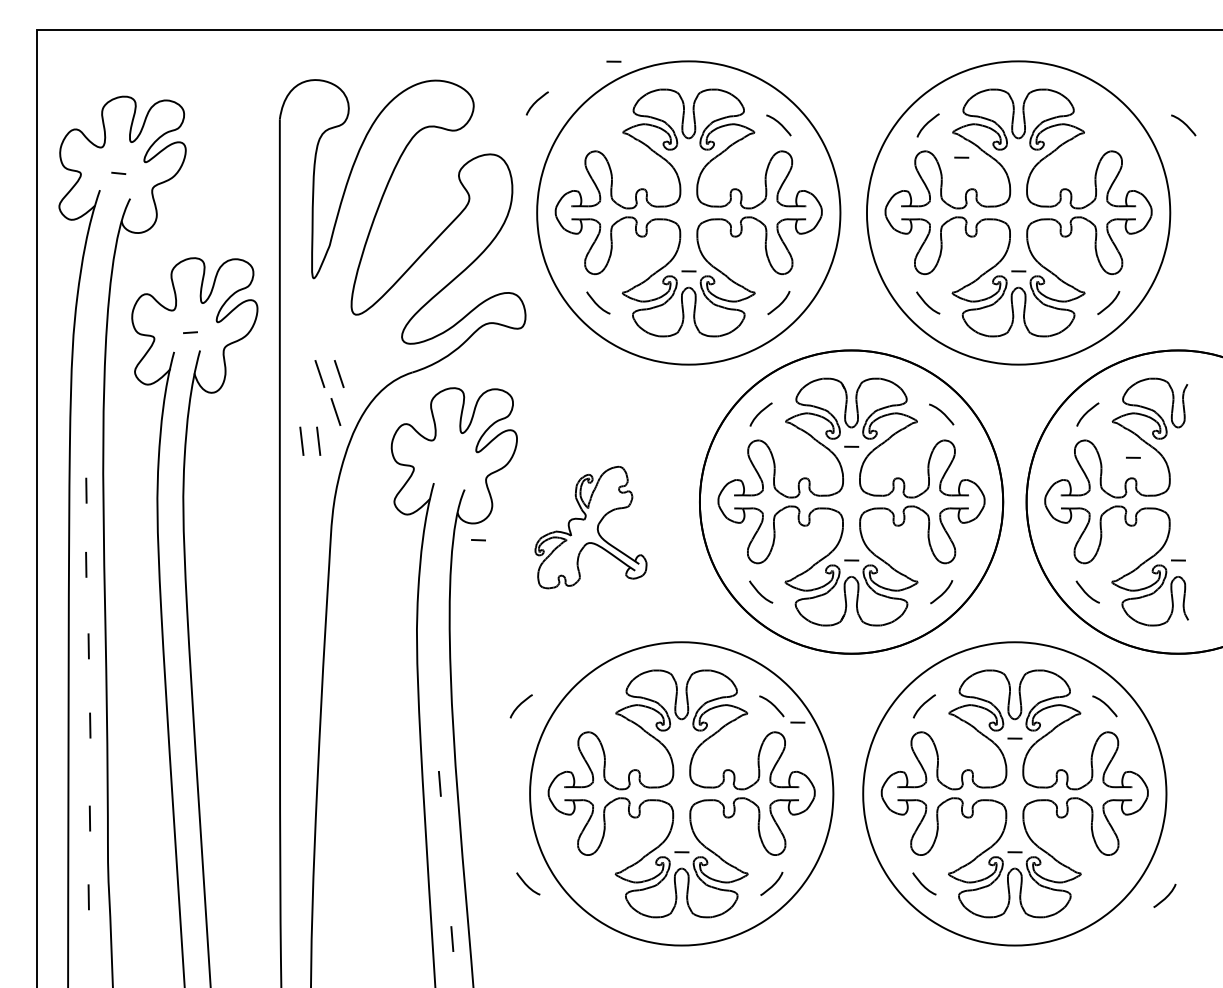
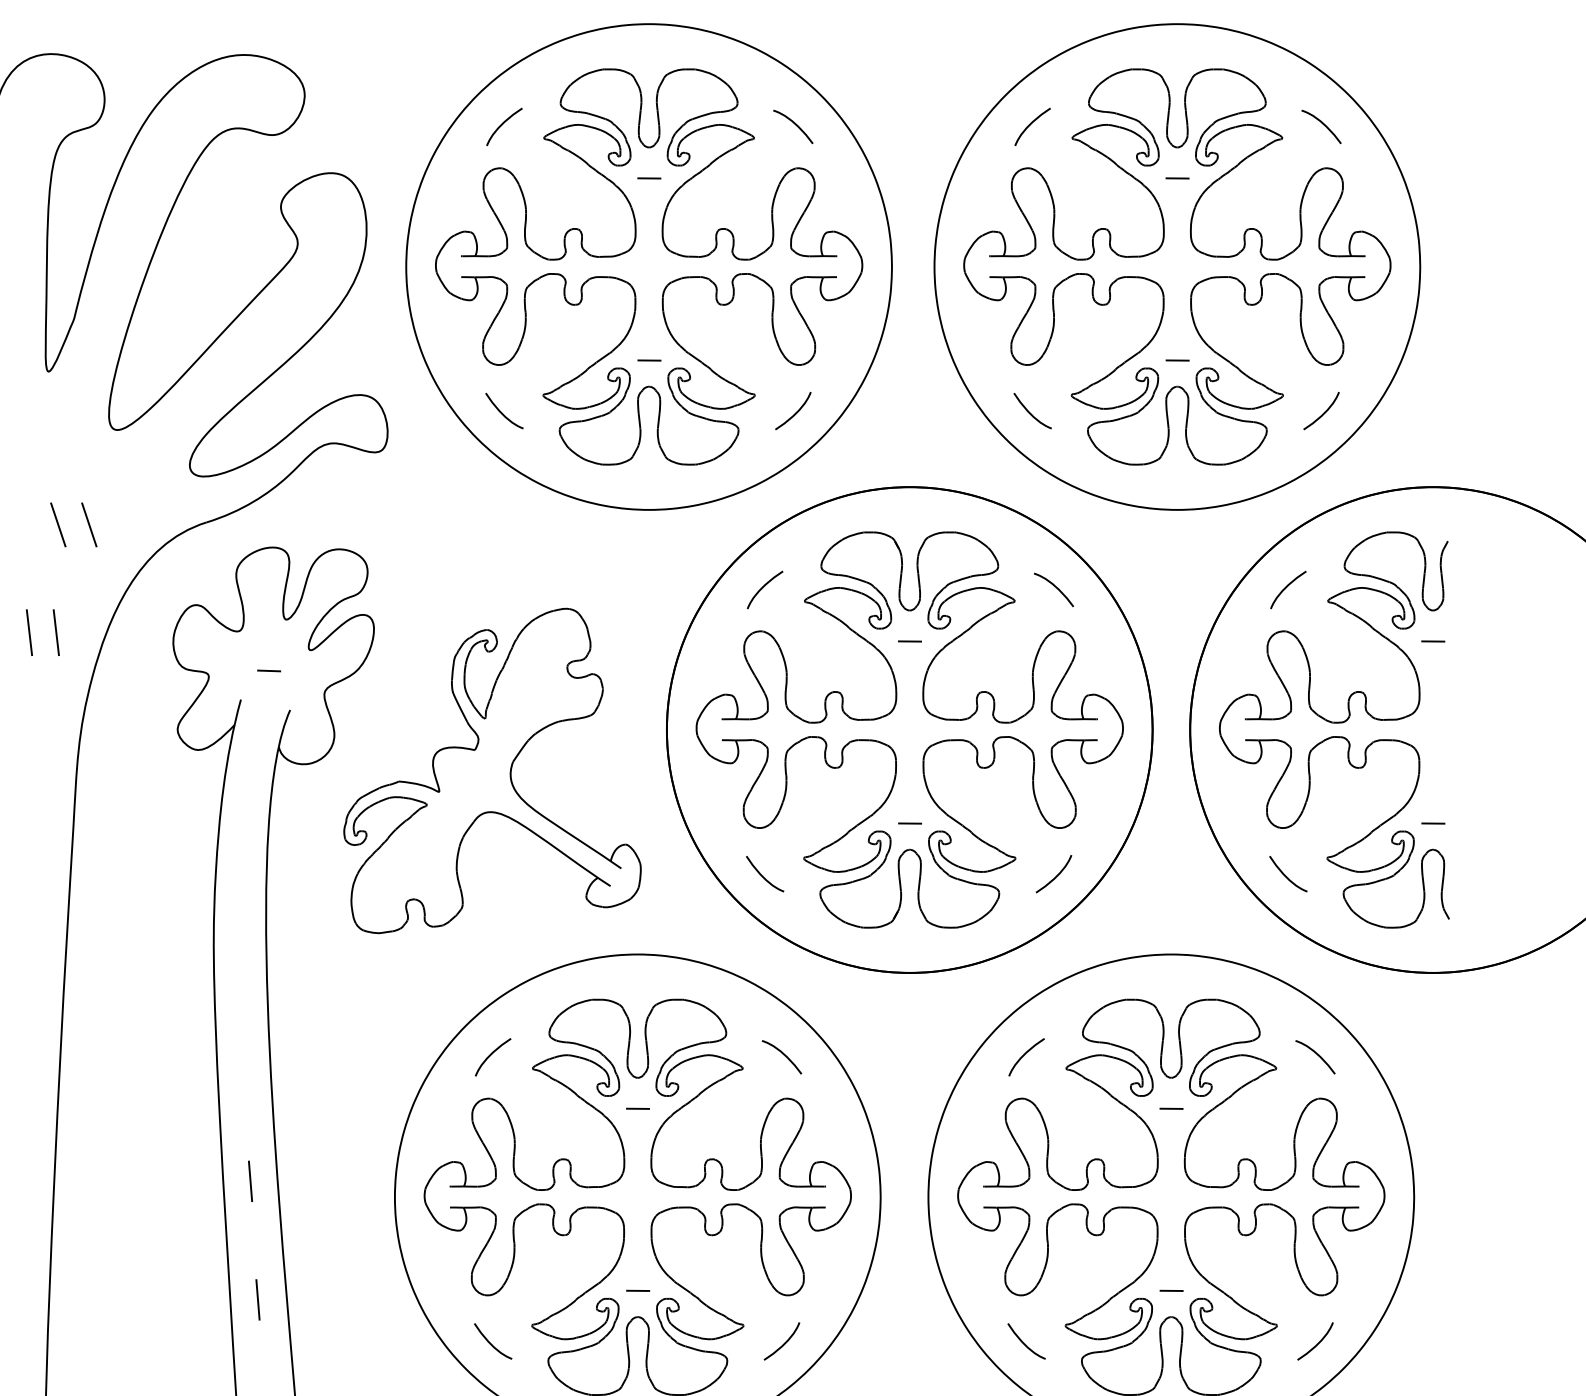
line: (613, 61) -> (648, 178), moved
curve: (536, 102) -> (502, 125), moved
curve: (1184, 124) -> (1322, 125), moved
line: (961, 157) -> (1177, 178), moved
line: (335, 411) -> (83, 584), removed
line: (1133, 457) -> (1433, 640), moved
part: (590, 527) -> (491, 770), size x1.67
line: (478, 540) -> (269, 671), moved
curve: (520, 705) -> (491, 1055), moved
line: (797, 722) -> (637, 1108), moved
line: (444, 857) -> (257, 1299), added
curve: (527, 884) -> (491, 1342), moved
curve: (1165, 896) -> (1316, 1342), moved

